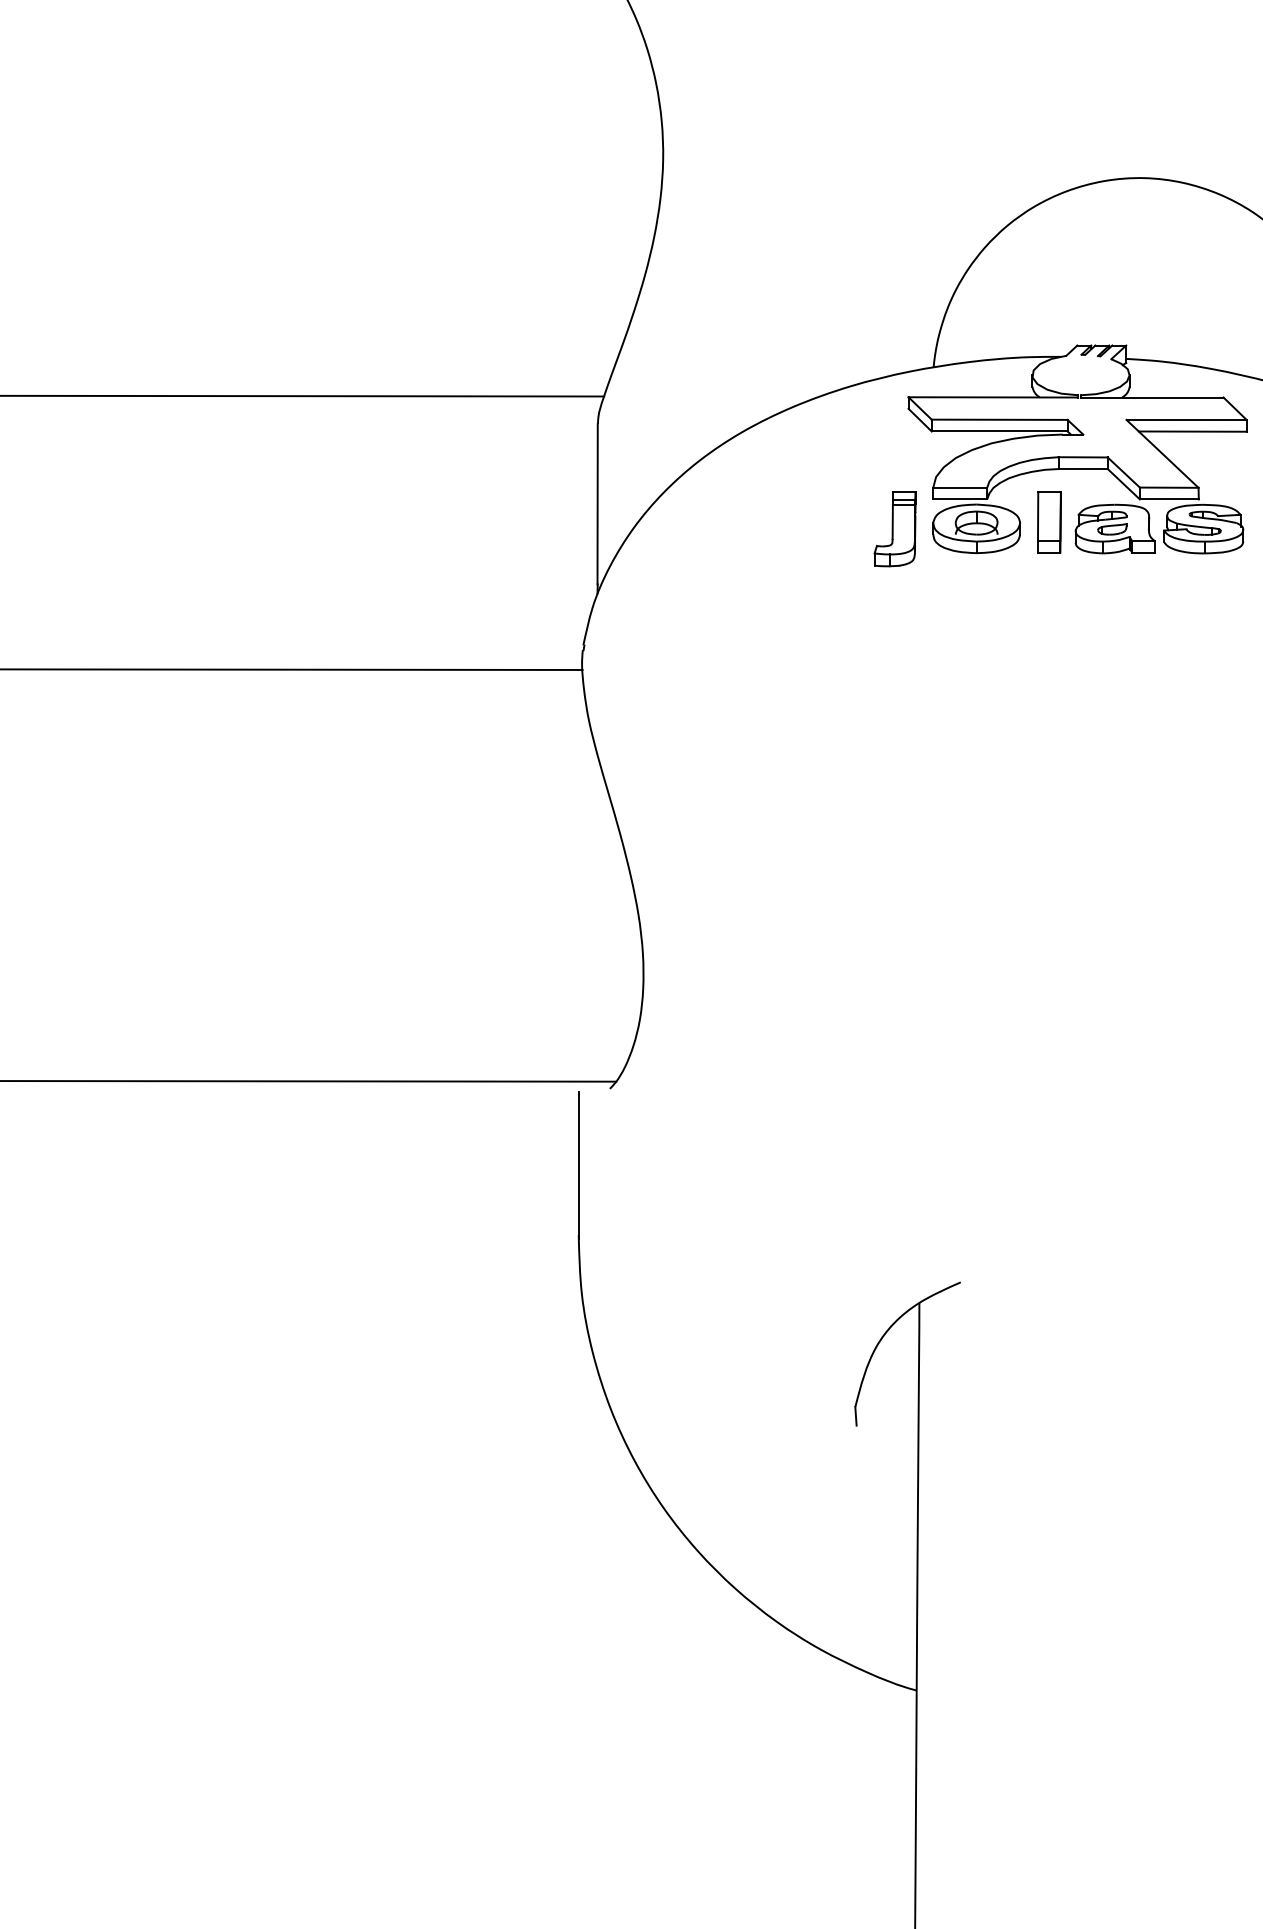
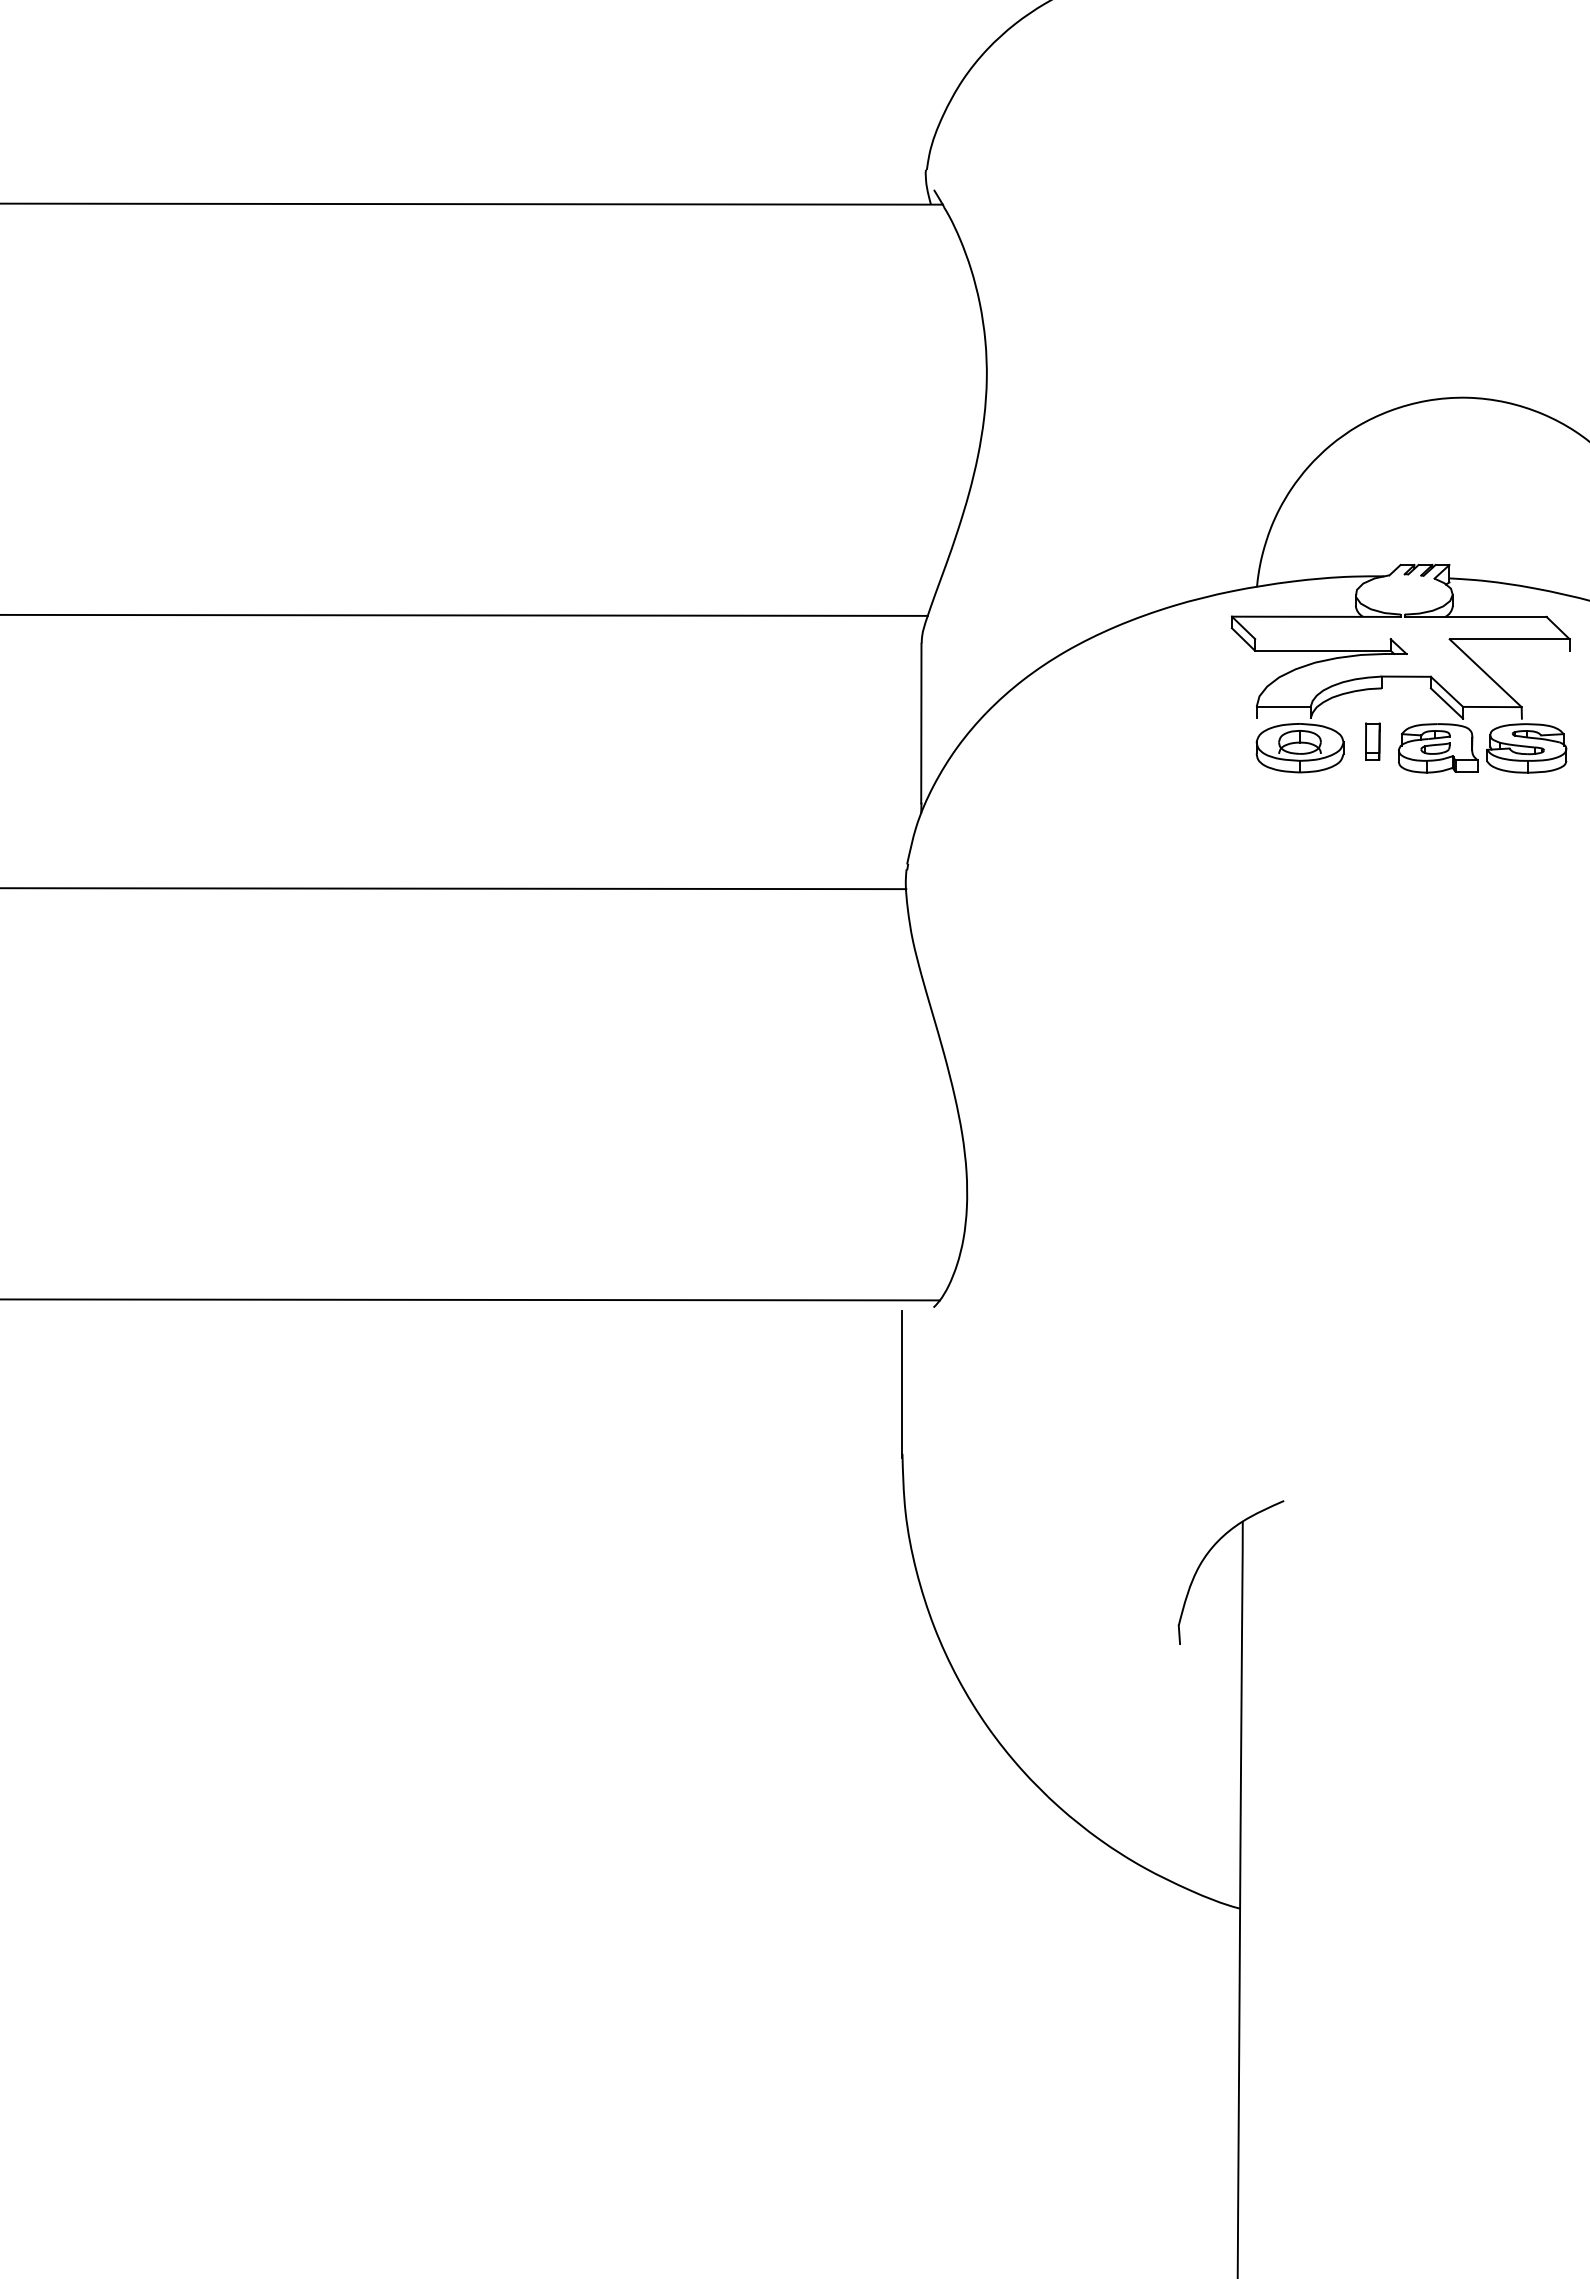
line: (999, 420) -> (1322, 639), removed
line: (1192, 431) -> (1515, 650), removed
line: (1082, 469) -> (1405, 688), removed
line: (960, 499) -> (1283, 718), removed
line: (1169, 499) -> (1492, 718), removed
part: (1049, 522) -> (1372, 741), size x0.6
part: (895, 529) -> (1218, 748), removed

